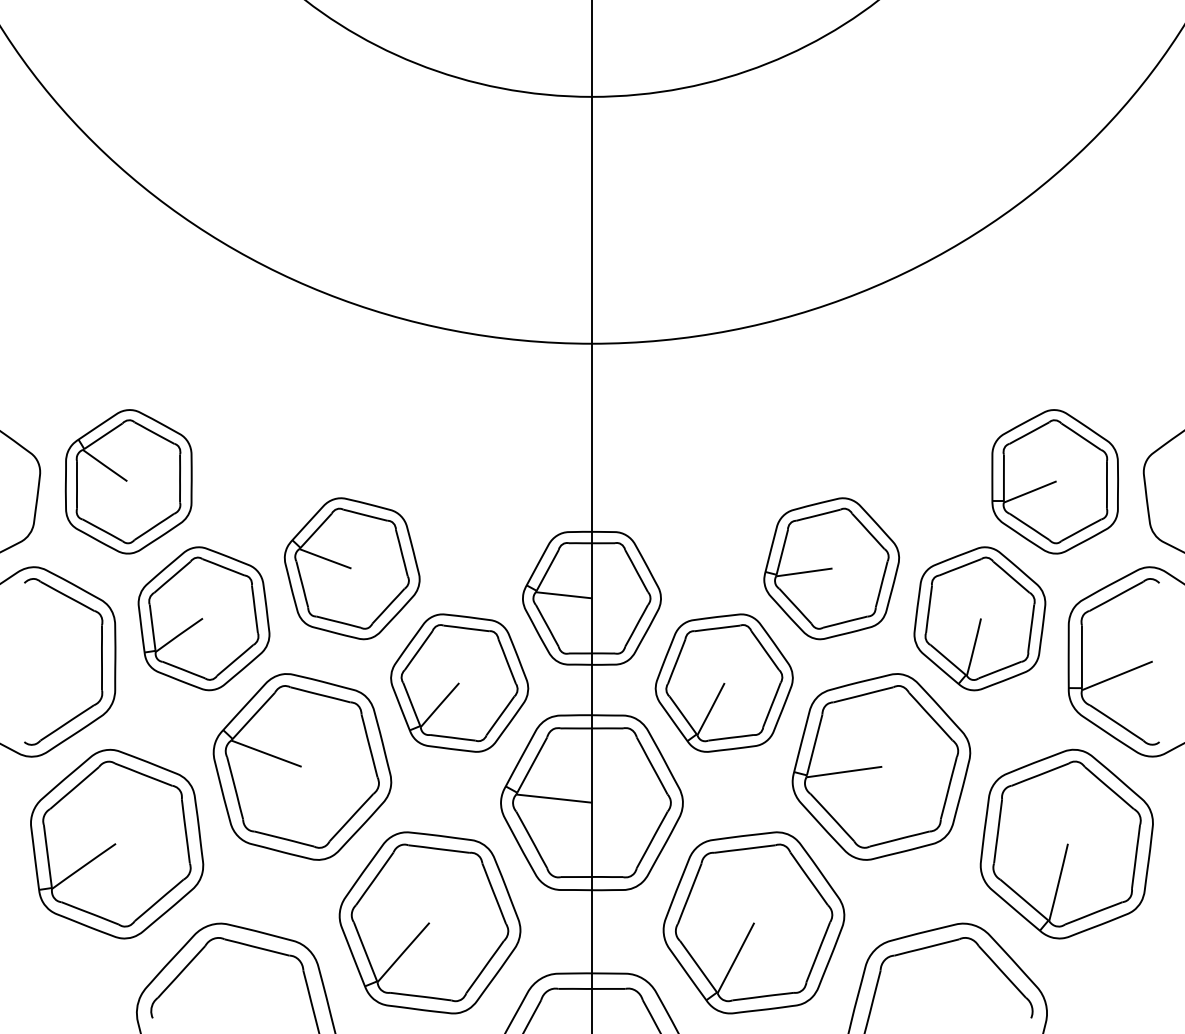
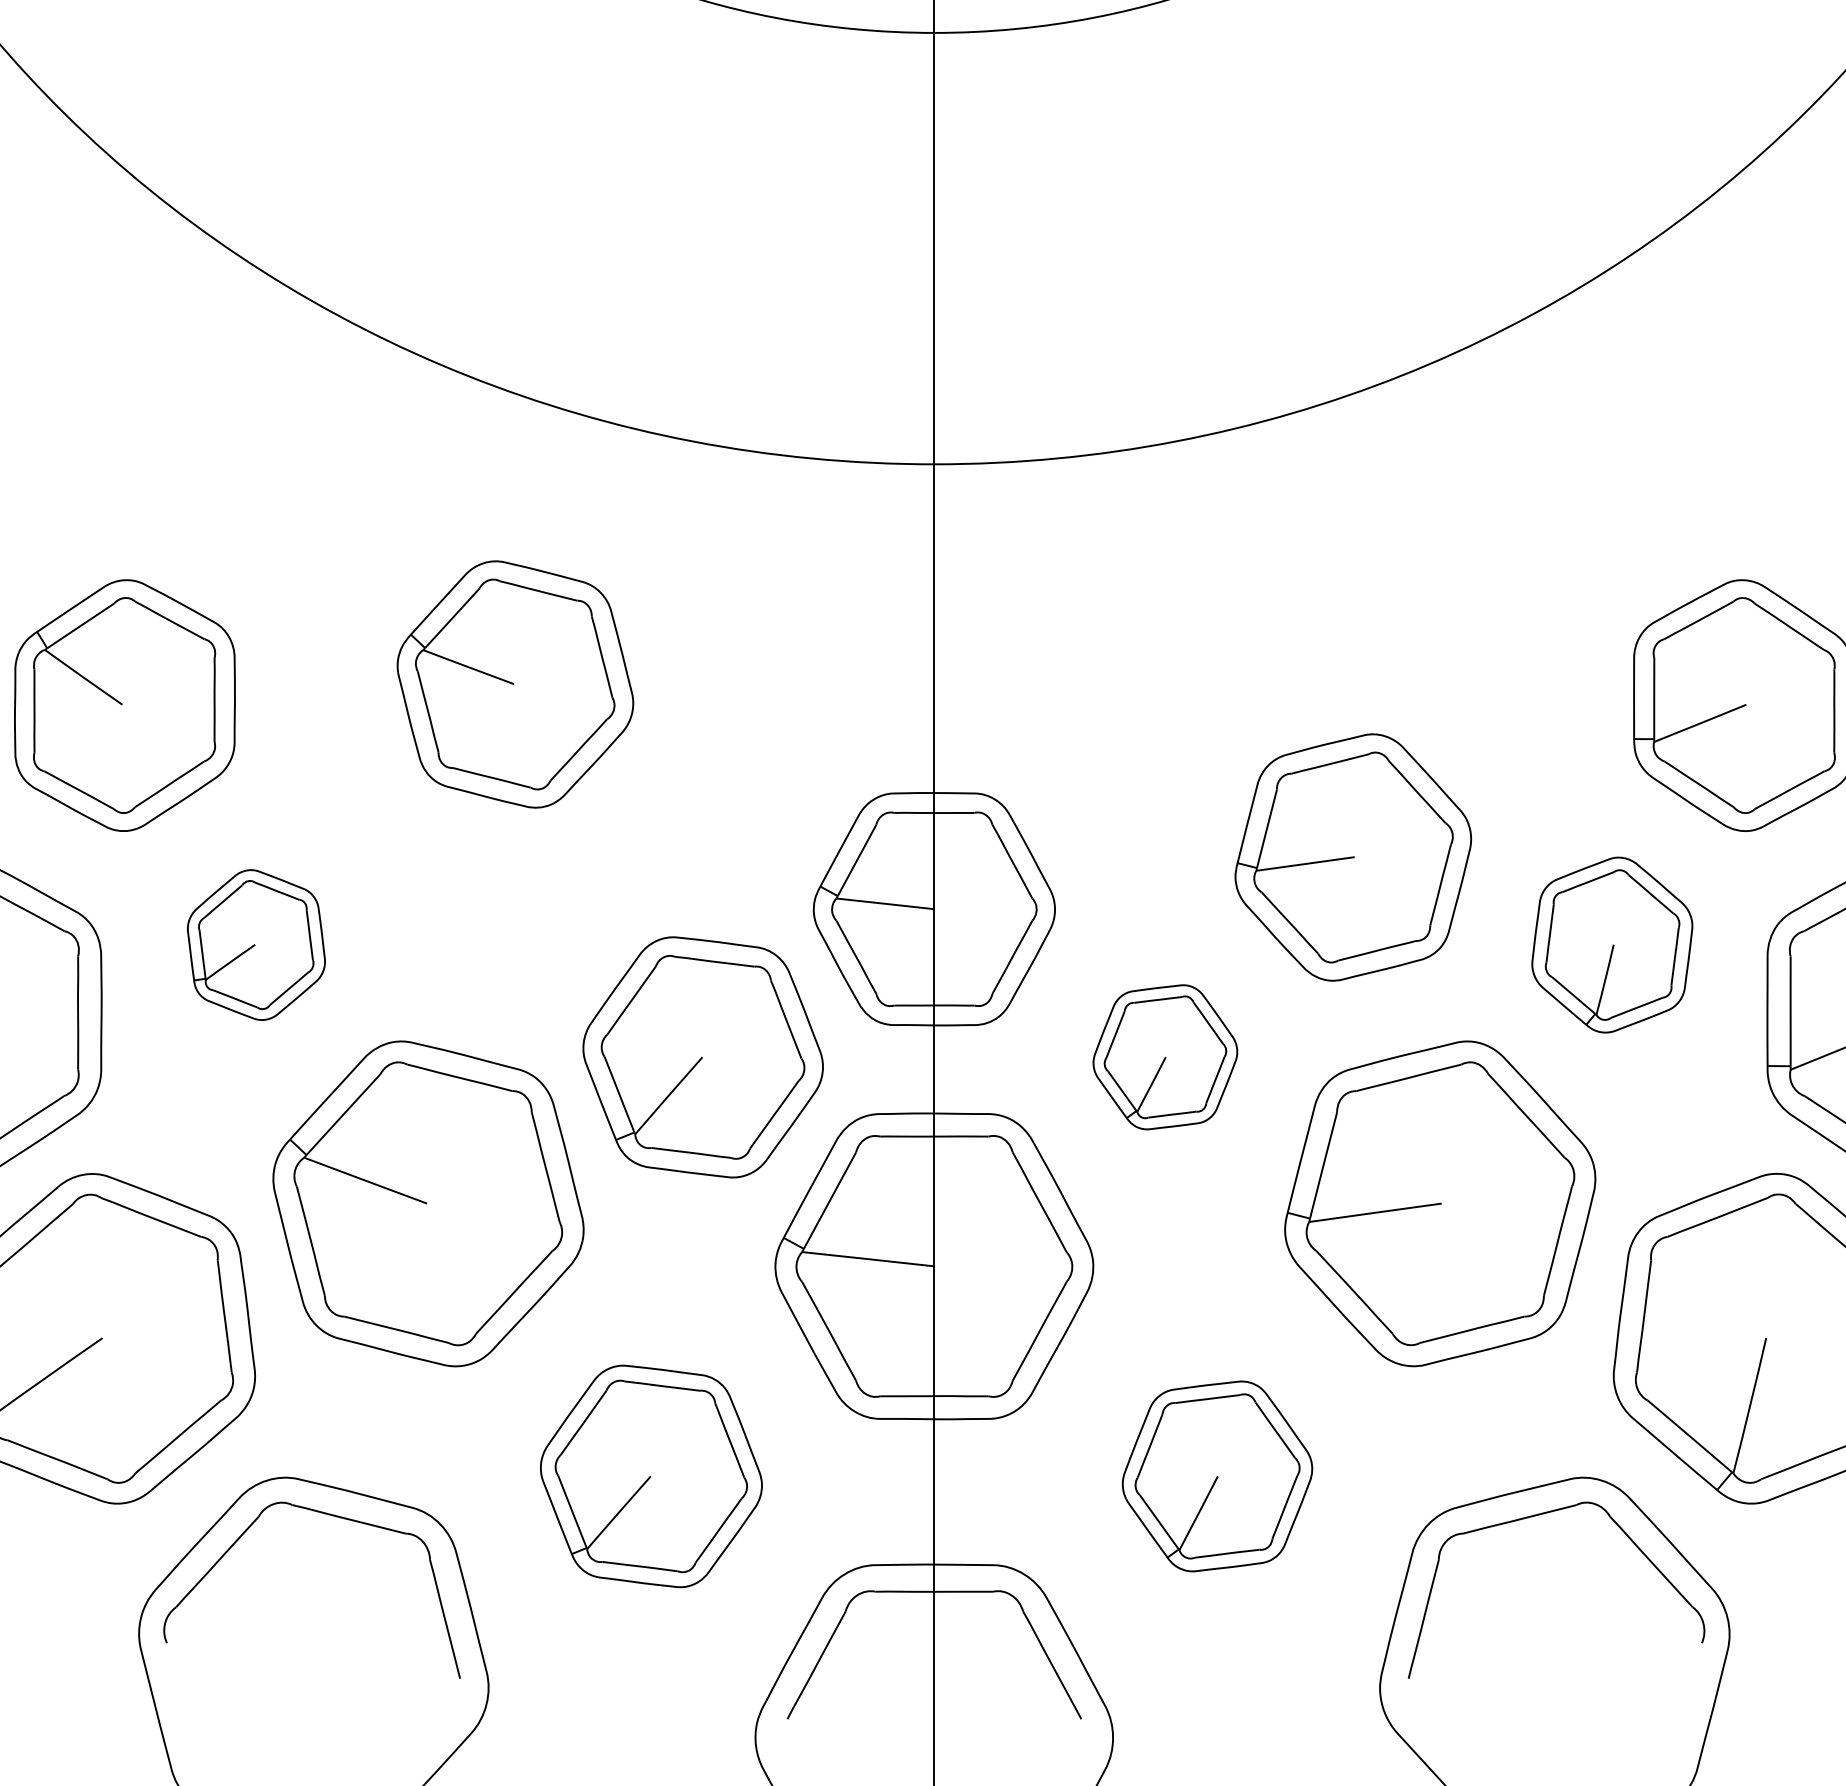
part: (351, 568) -> (514, 684), moved
part: (203, 618) -> (255, 944), size x0.6
part: (979, 618) -> (1611, 944), size x0.7
part: (723, 682) -> (1164, 1056), size x0.6
part: (429, 922) -> (650, 1475), size x0.7
part: (753, 922) -> (1216, 1475), size x0.6

